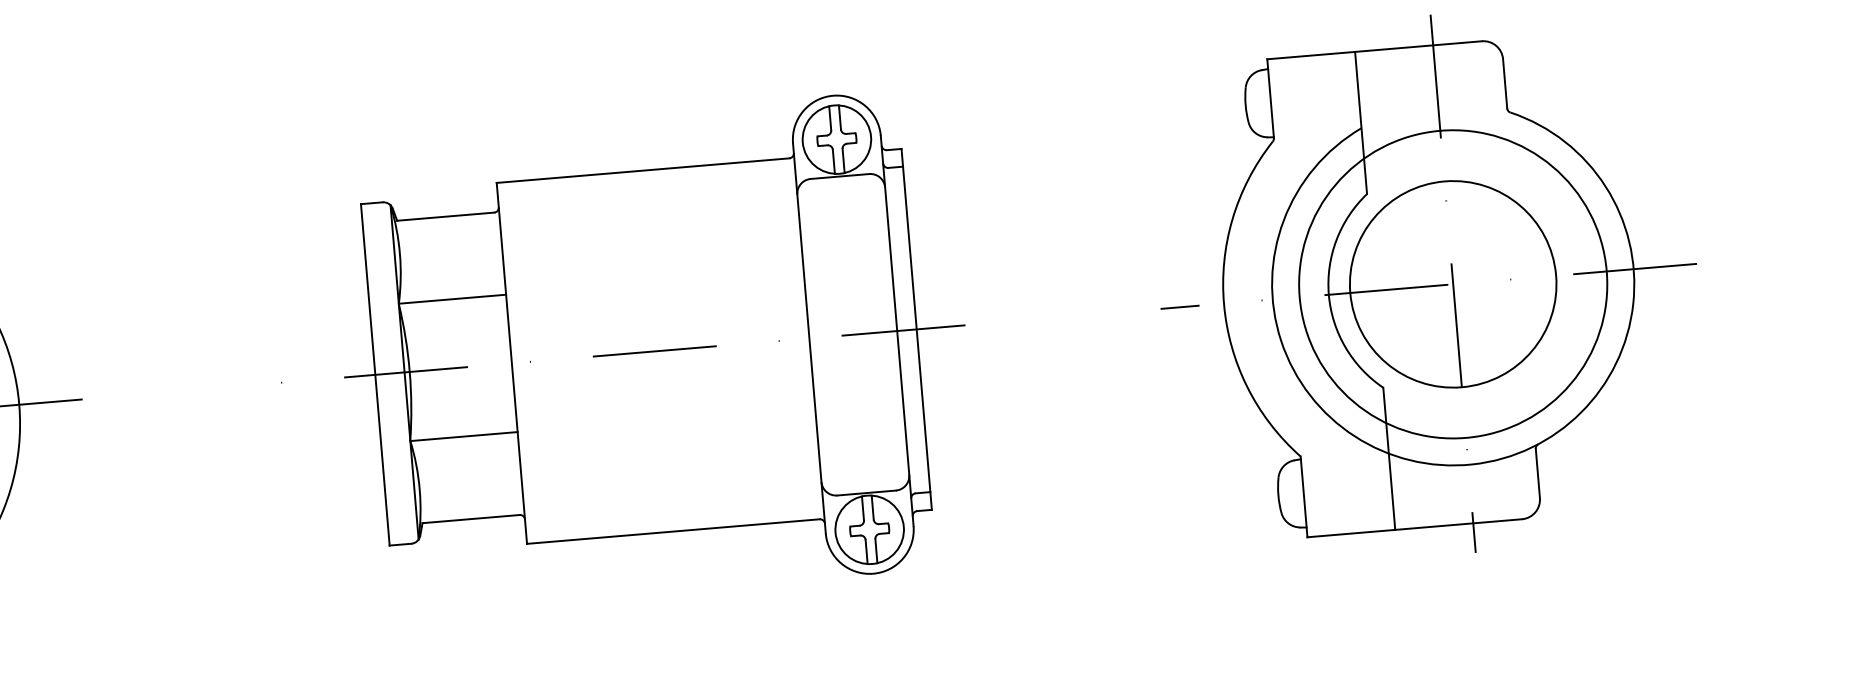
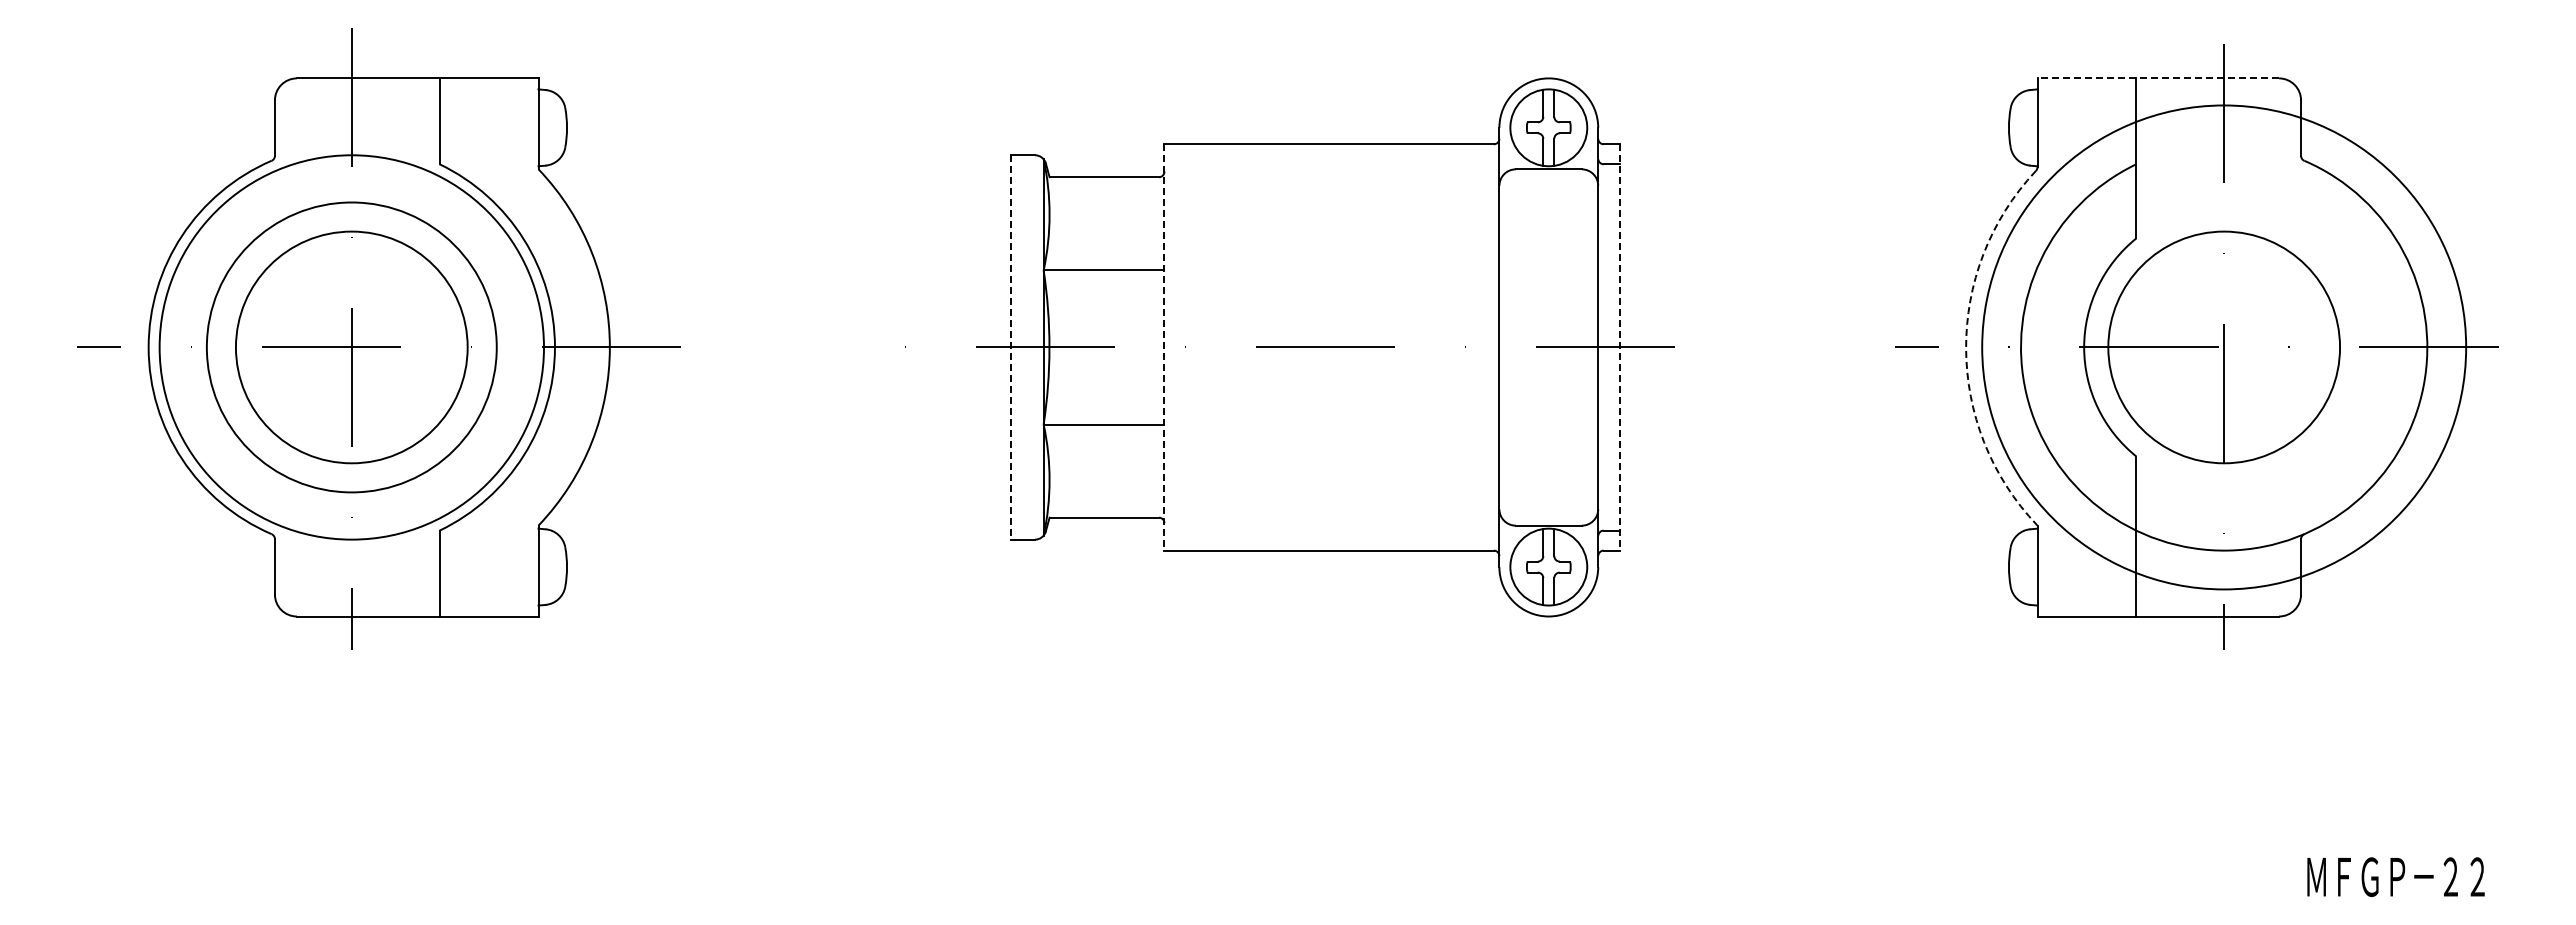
line: (1374, 50) -> (2158, 78), solid -> dashed
circle: (1453, 284) -> (2224, 347), size x1.4
arc: (1224, 304) -> (1966, 348), solid -> dashed
line: (916, 329) -> (1620, 347), solid -> dashed
line: (511, 363) -> (1164, 347), solid -> dashed
line: (375, 374) -> (1010, 347), solid -> dashed

